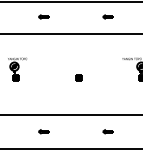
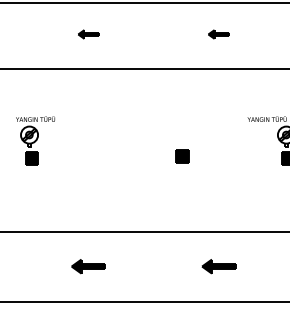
part: (78, 77) -> (181, 154), moved
part: (43, 131) -> (88, 266), size x1.6
part: (107, 131) -> (217, 266), size x1.6

